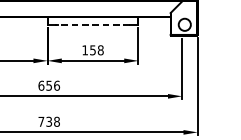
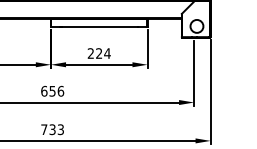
line: (93, 24) -> (99, 26), dashed -> solid
text: (92, 50) -> (98, 53), 158 -> 224
text: (56, 121) -> (60, 129), 738 -> 733

